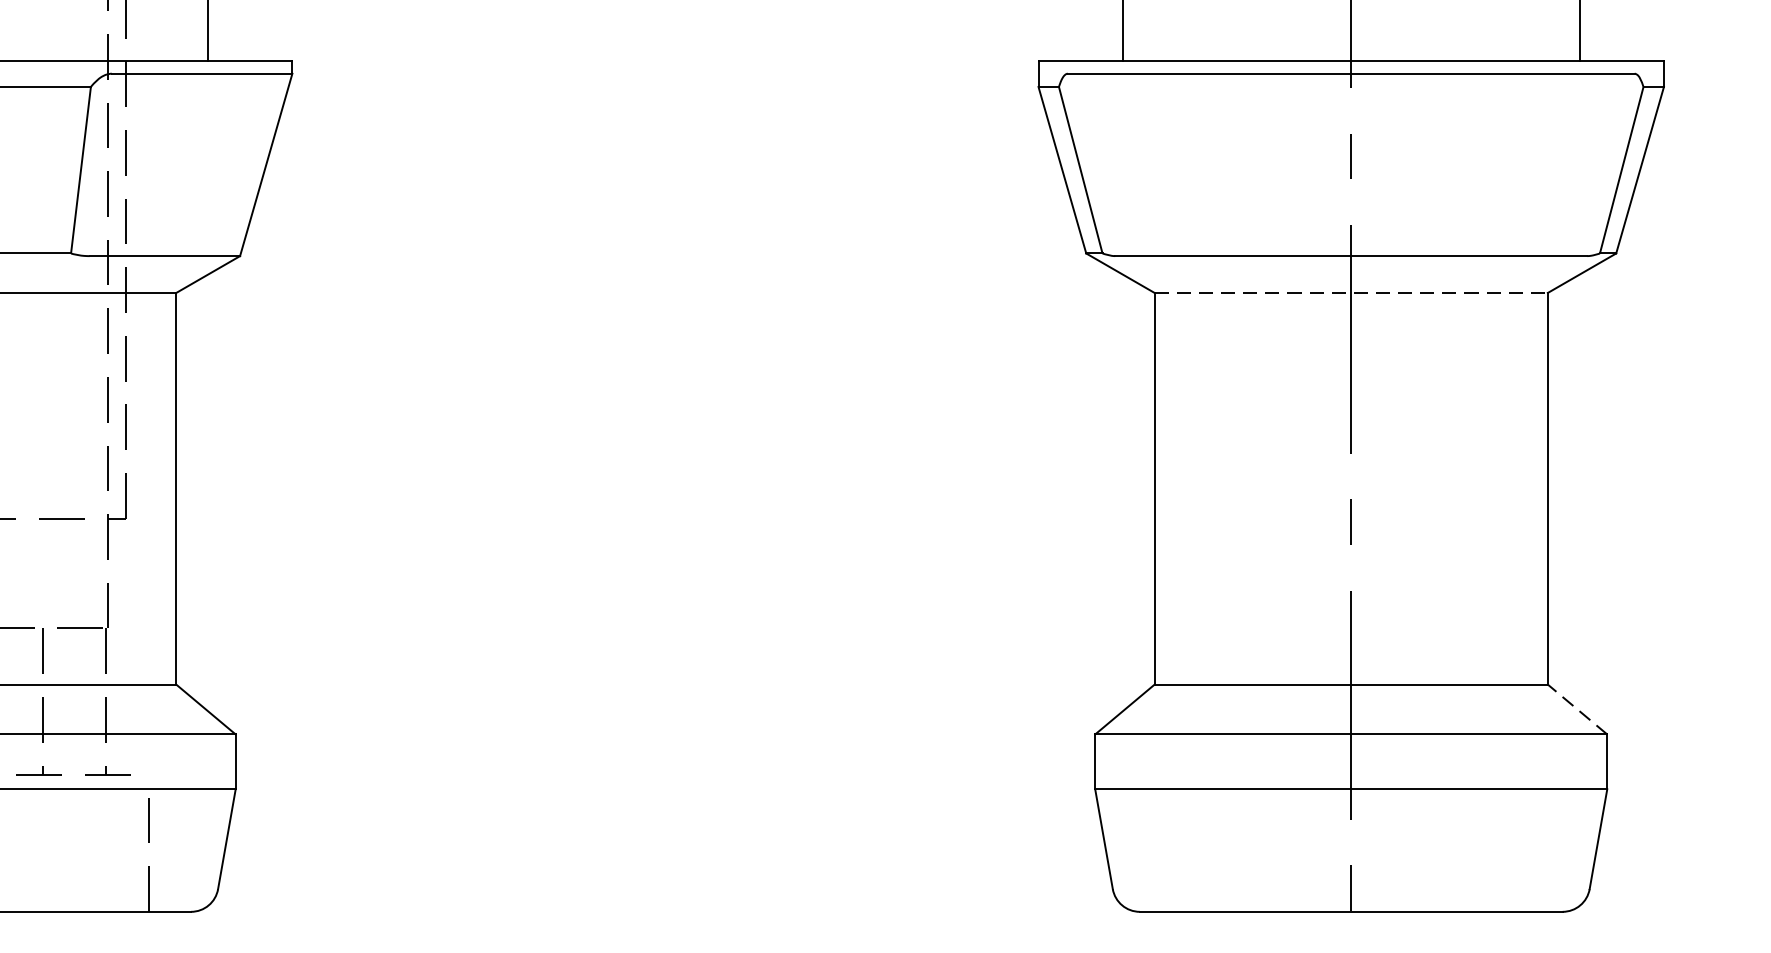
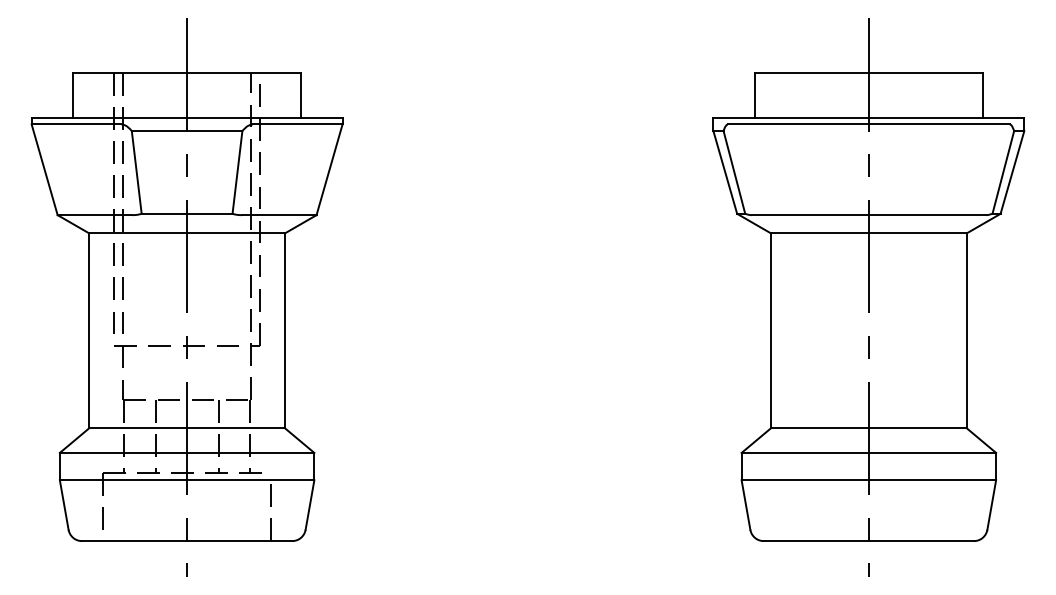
line: (1350, 293) -> (868, 233), dashed -> solid
line: (1575, 709) -> (980, 440), dashed -> solid

